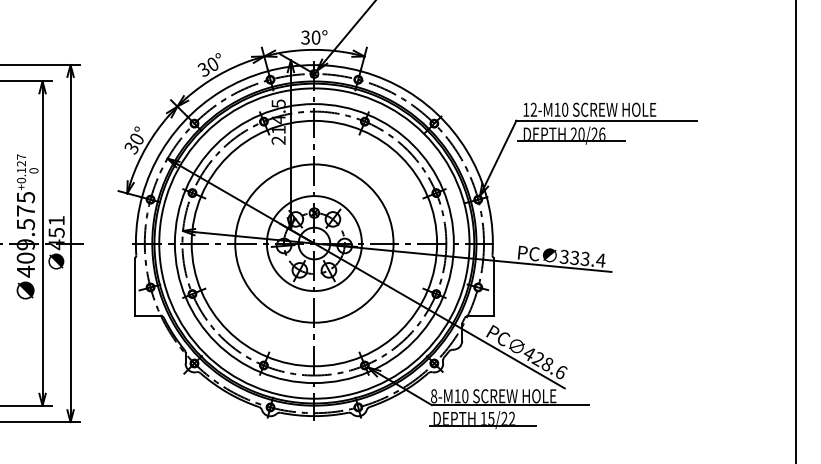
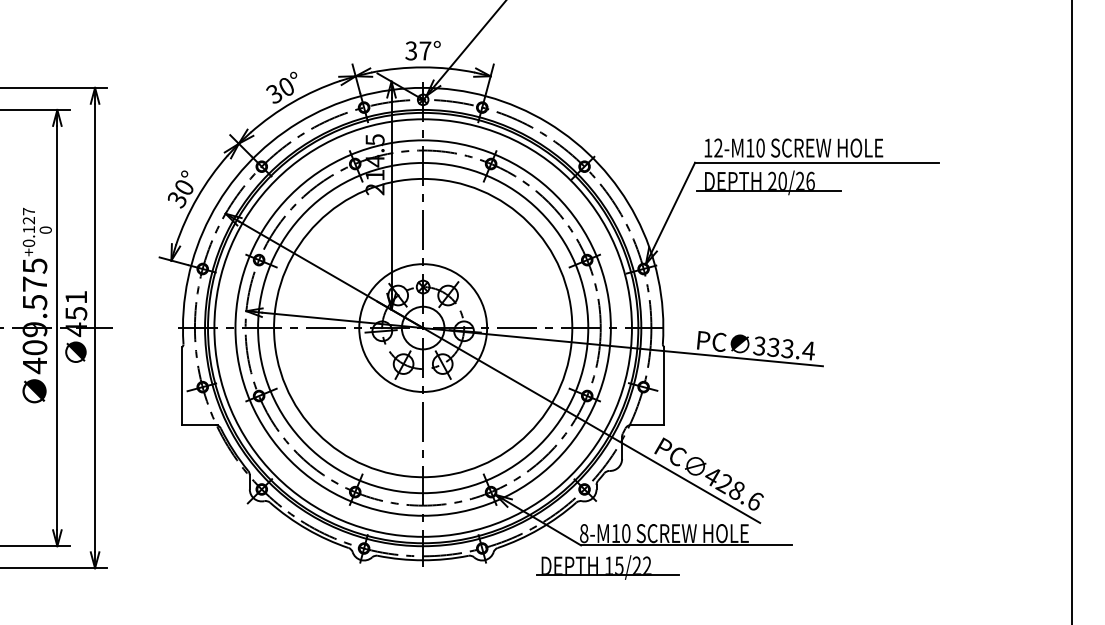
text: (316, 37) -> (425, 50), 30° -> 37°
circle: (313, 243) -> (422, 327), size x1.4
part: (482, 420) -> (607, 567), moved

